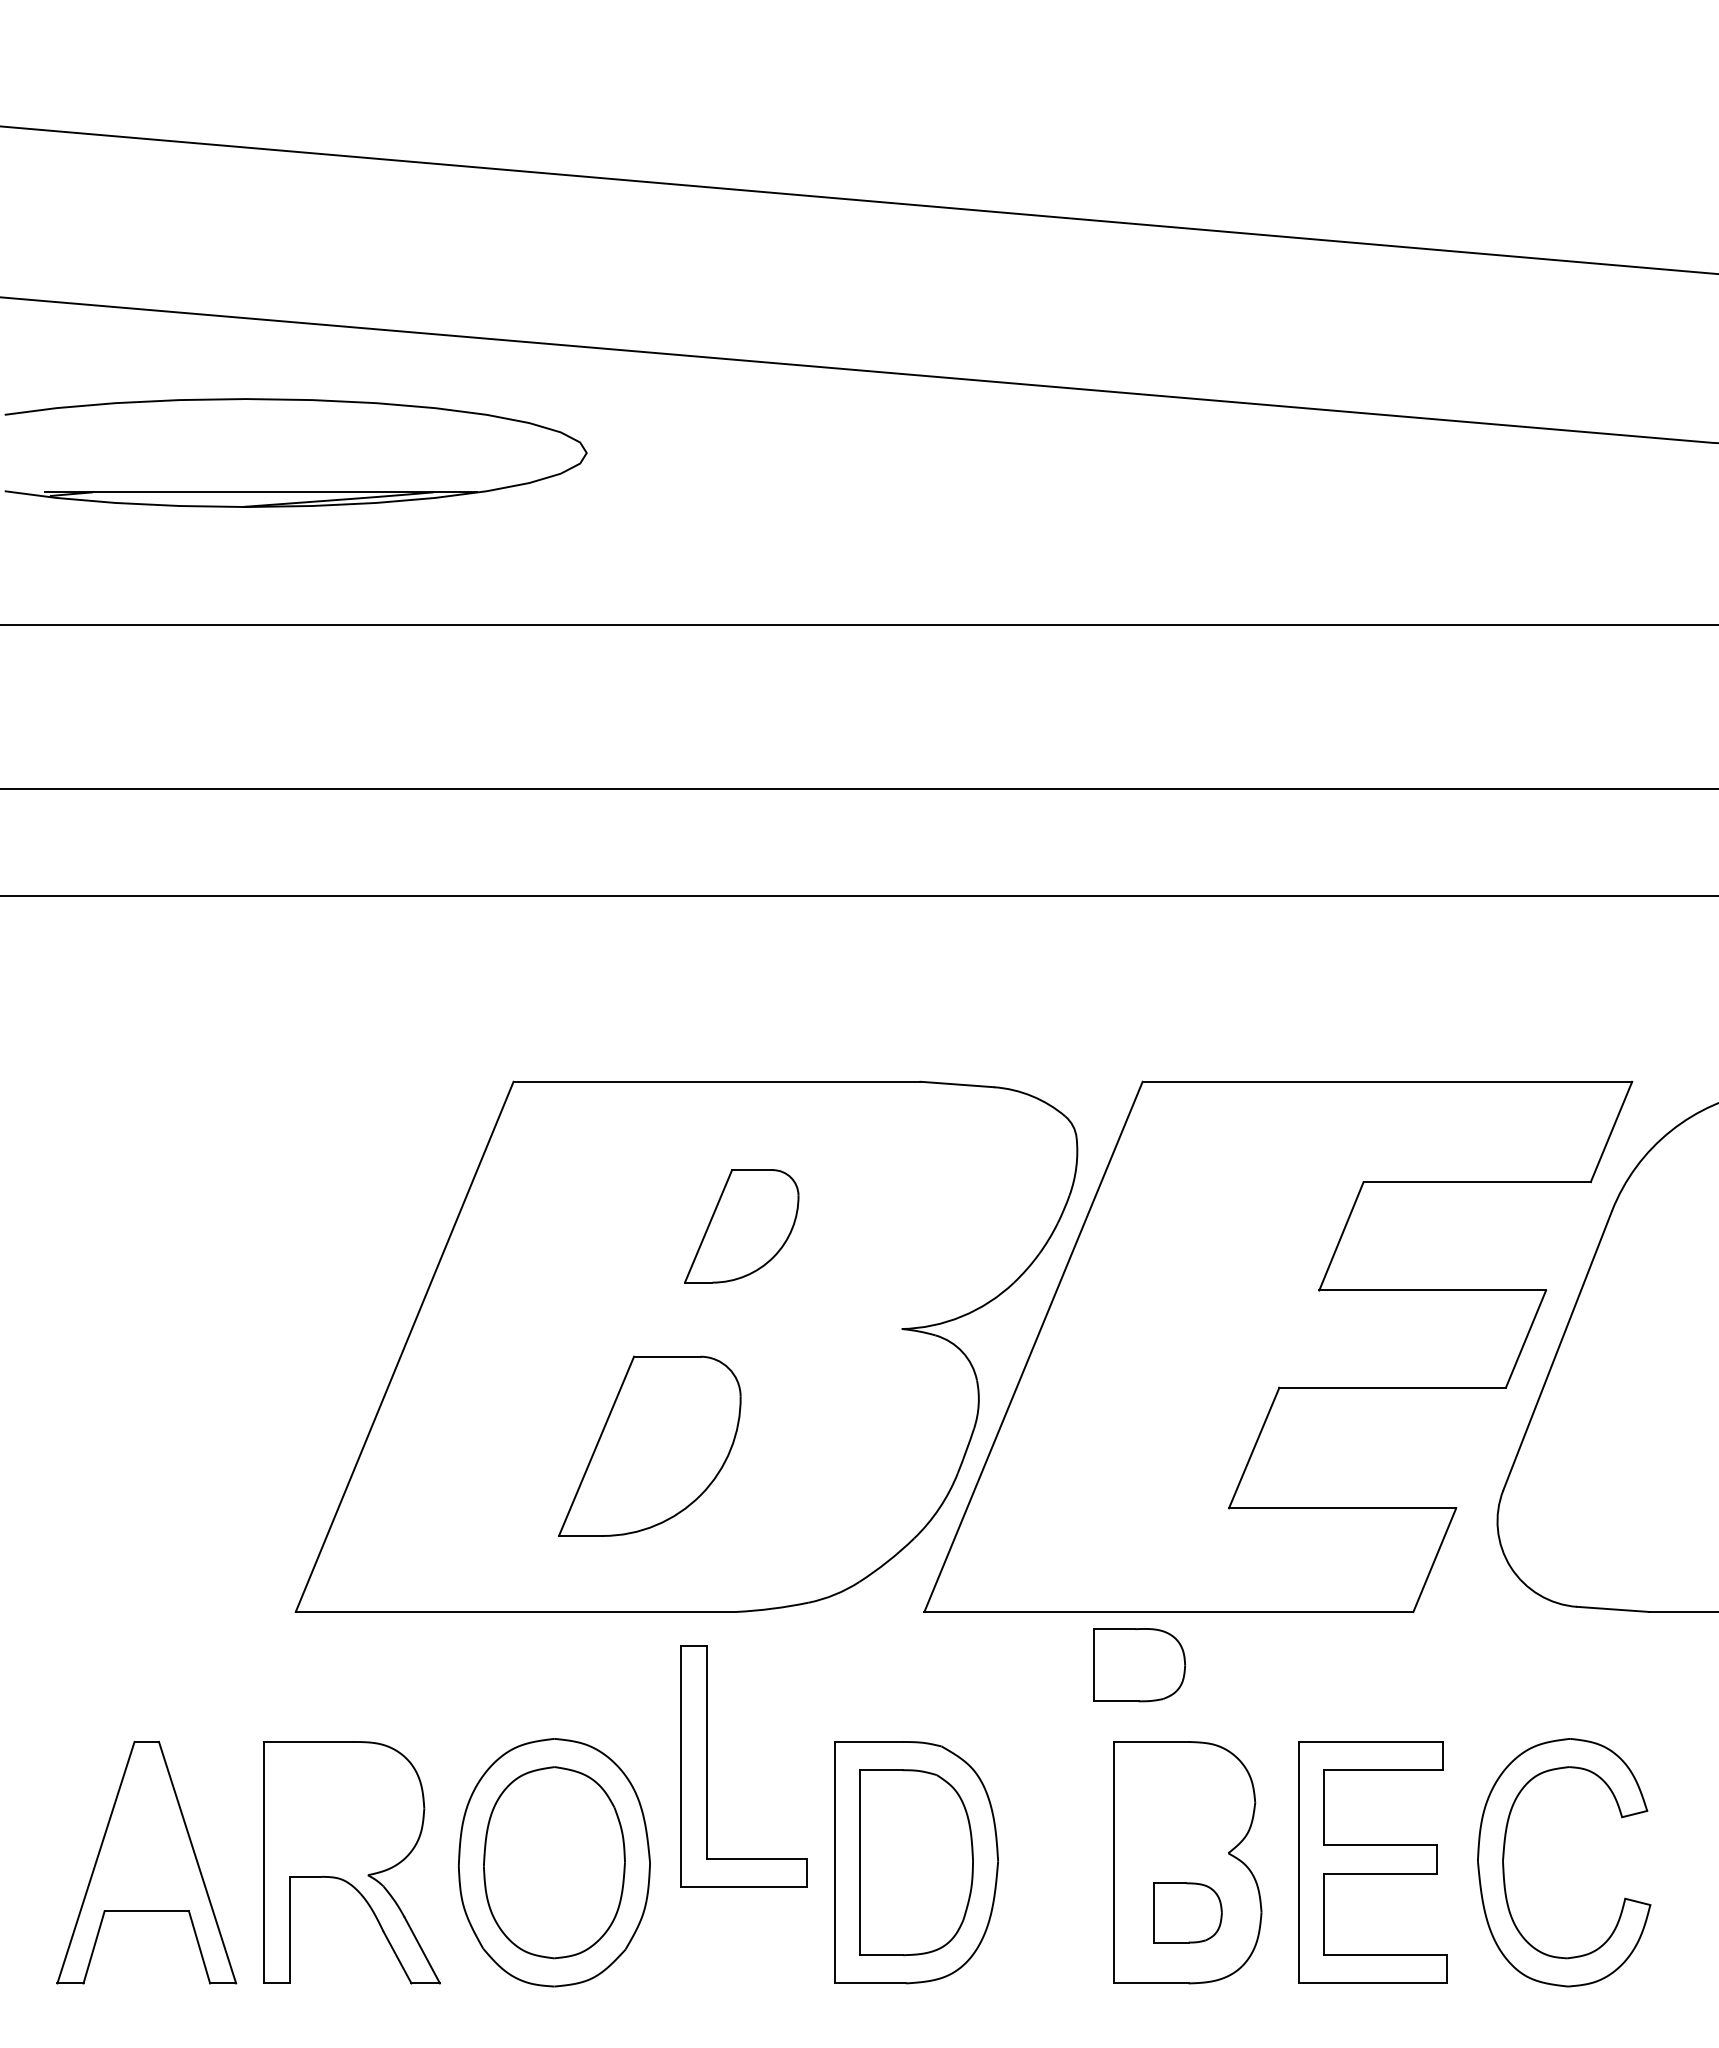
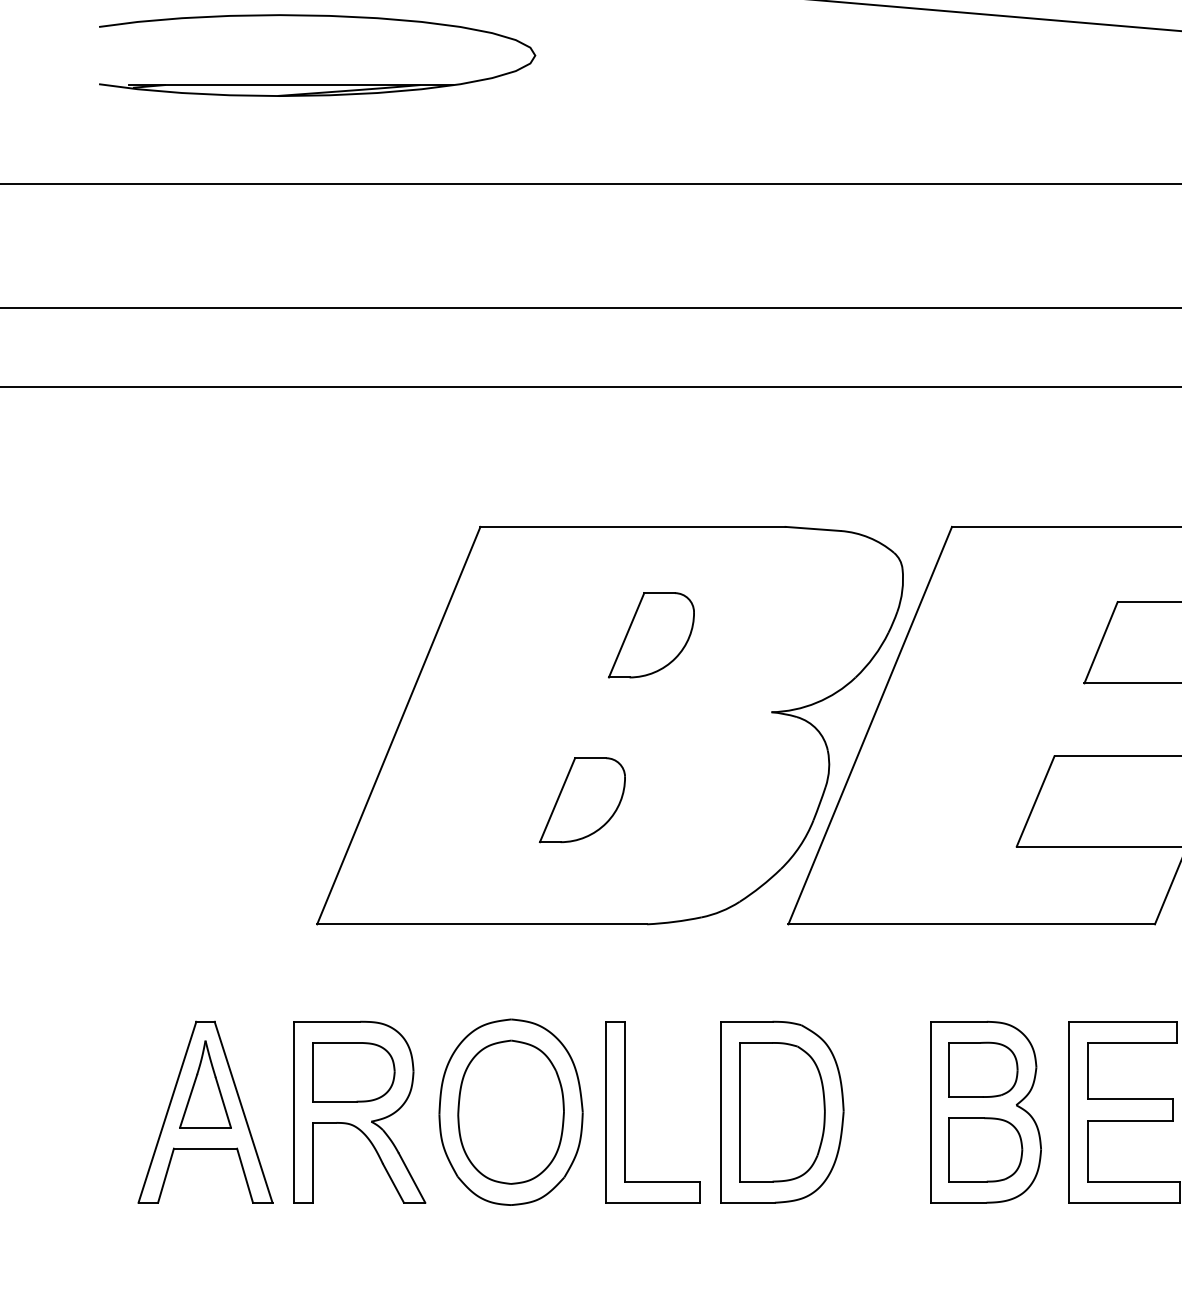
part: (649, 1446) -> (582, 800), size x0.62
part: (1139, 1665) -> (983, 1070), moved
part: (707, 1766) -> (625, 1112), moved
part: (344, 1809) -> (353, 1072), added
part: (146, 1825) -> (205, 1084), added
part: (1187, 1912) -> (985, 1149), size x1.43

